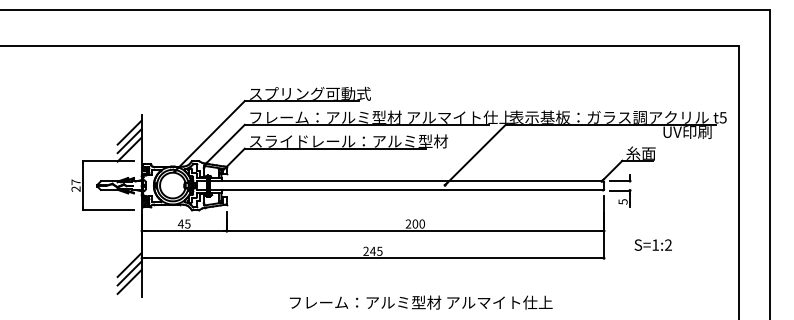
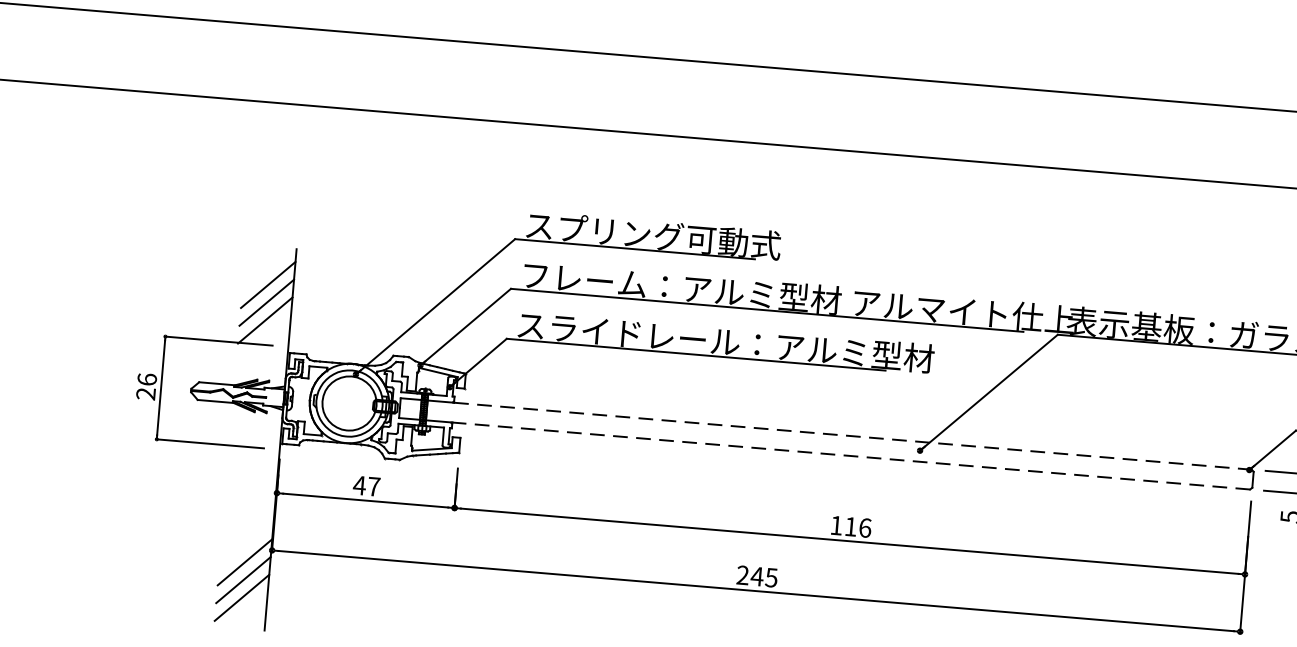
text: (75, 181) -> (146, 377), 27 -> 26
line: (413, 181) -> (854, 437), solid -> dashed
line: (412, 190) -> (850, 455), solid -> dashed
text: (187, 223) -> (373, 485), 45 -> 47
text: (415, 223) -> (851, 525), 200 -> 116

